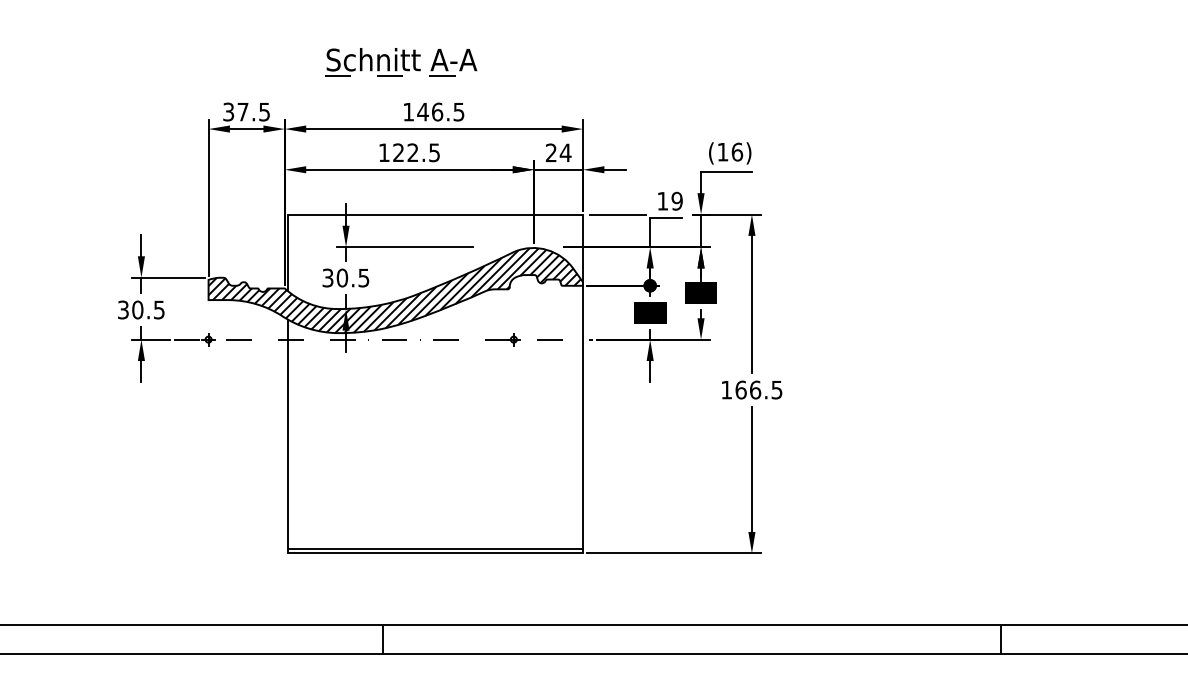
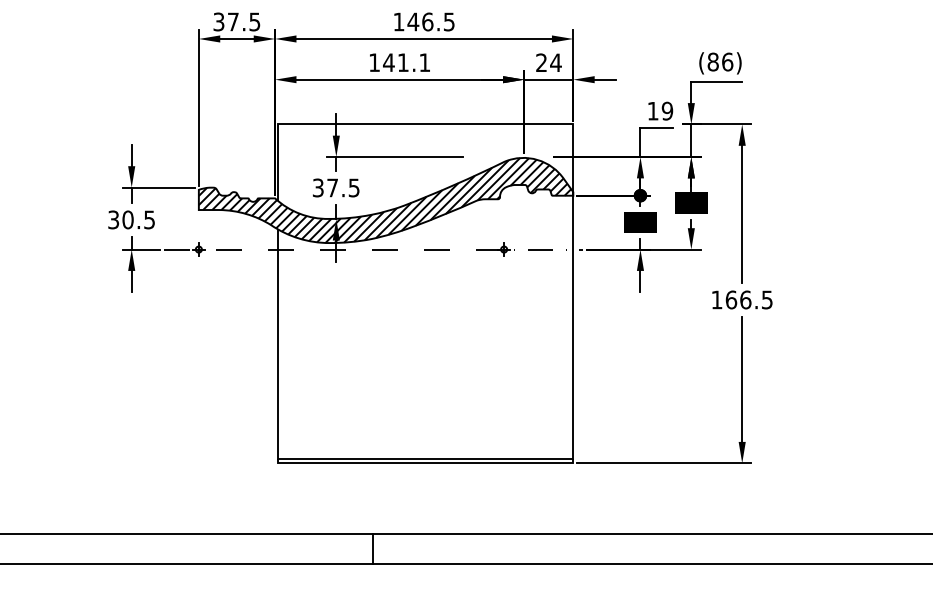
text: (722, 151) -> (712, 61), (16) -> (86)
text: (415, 152) -> (405, 62), 122.5 -> 141.1
line: (617, 214) -> (607, 124), removed
text: (342, 277) -> (332, 187), 30.5 -> 37.5

